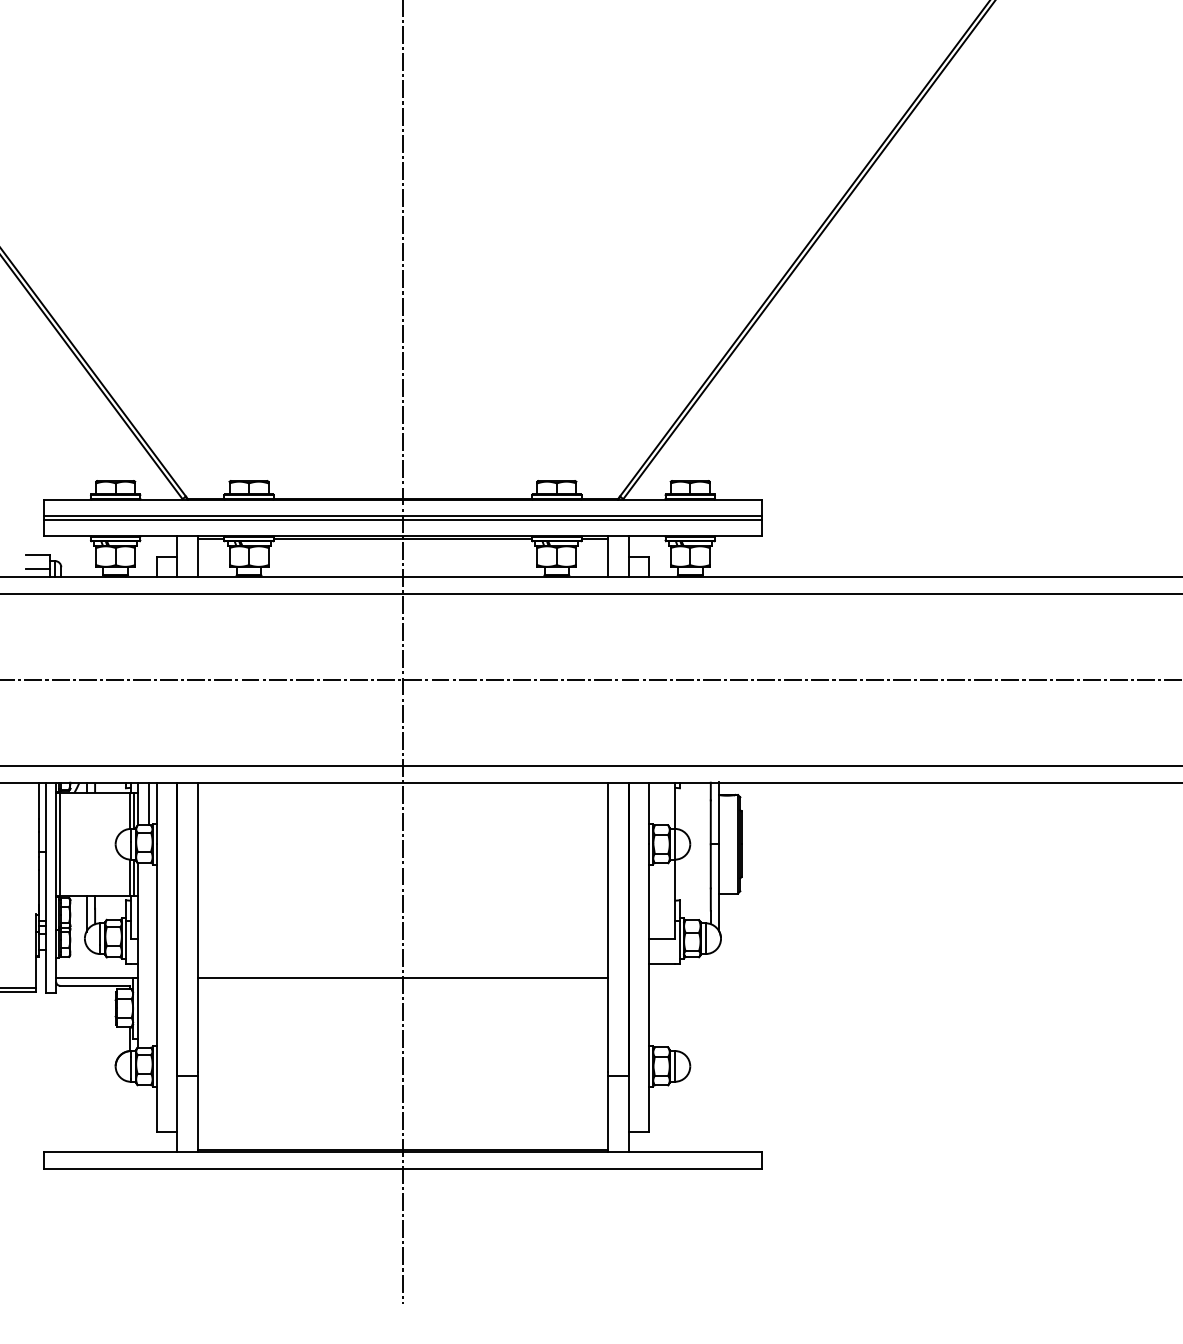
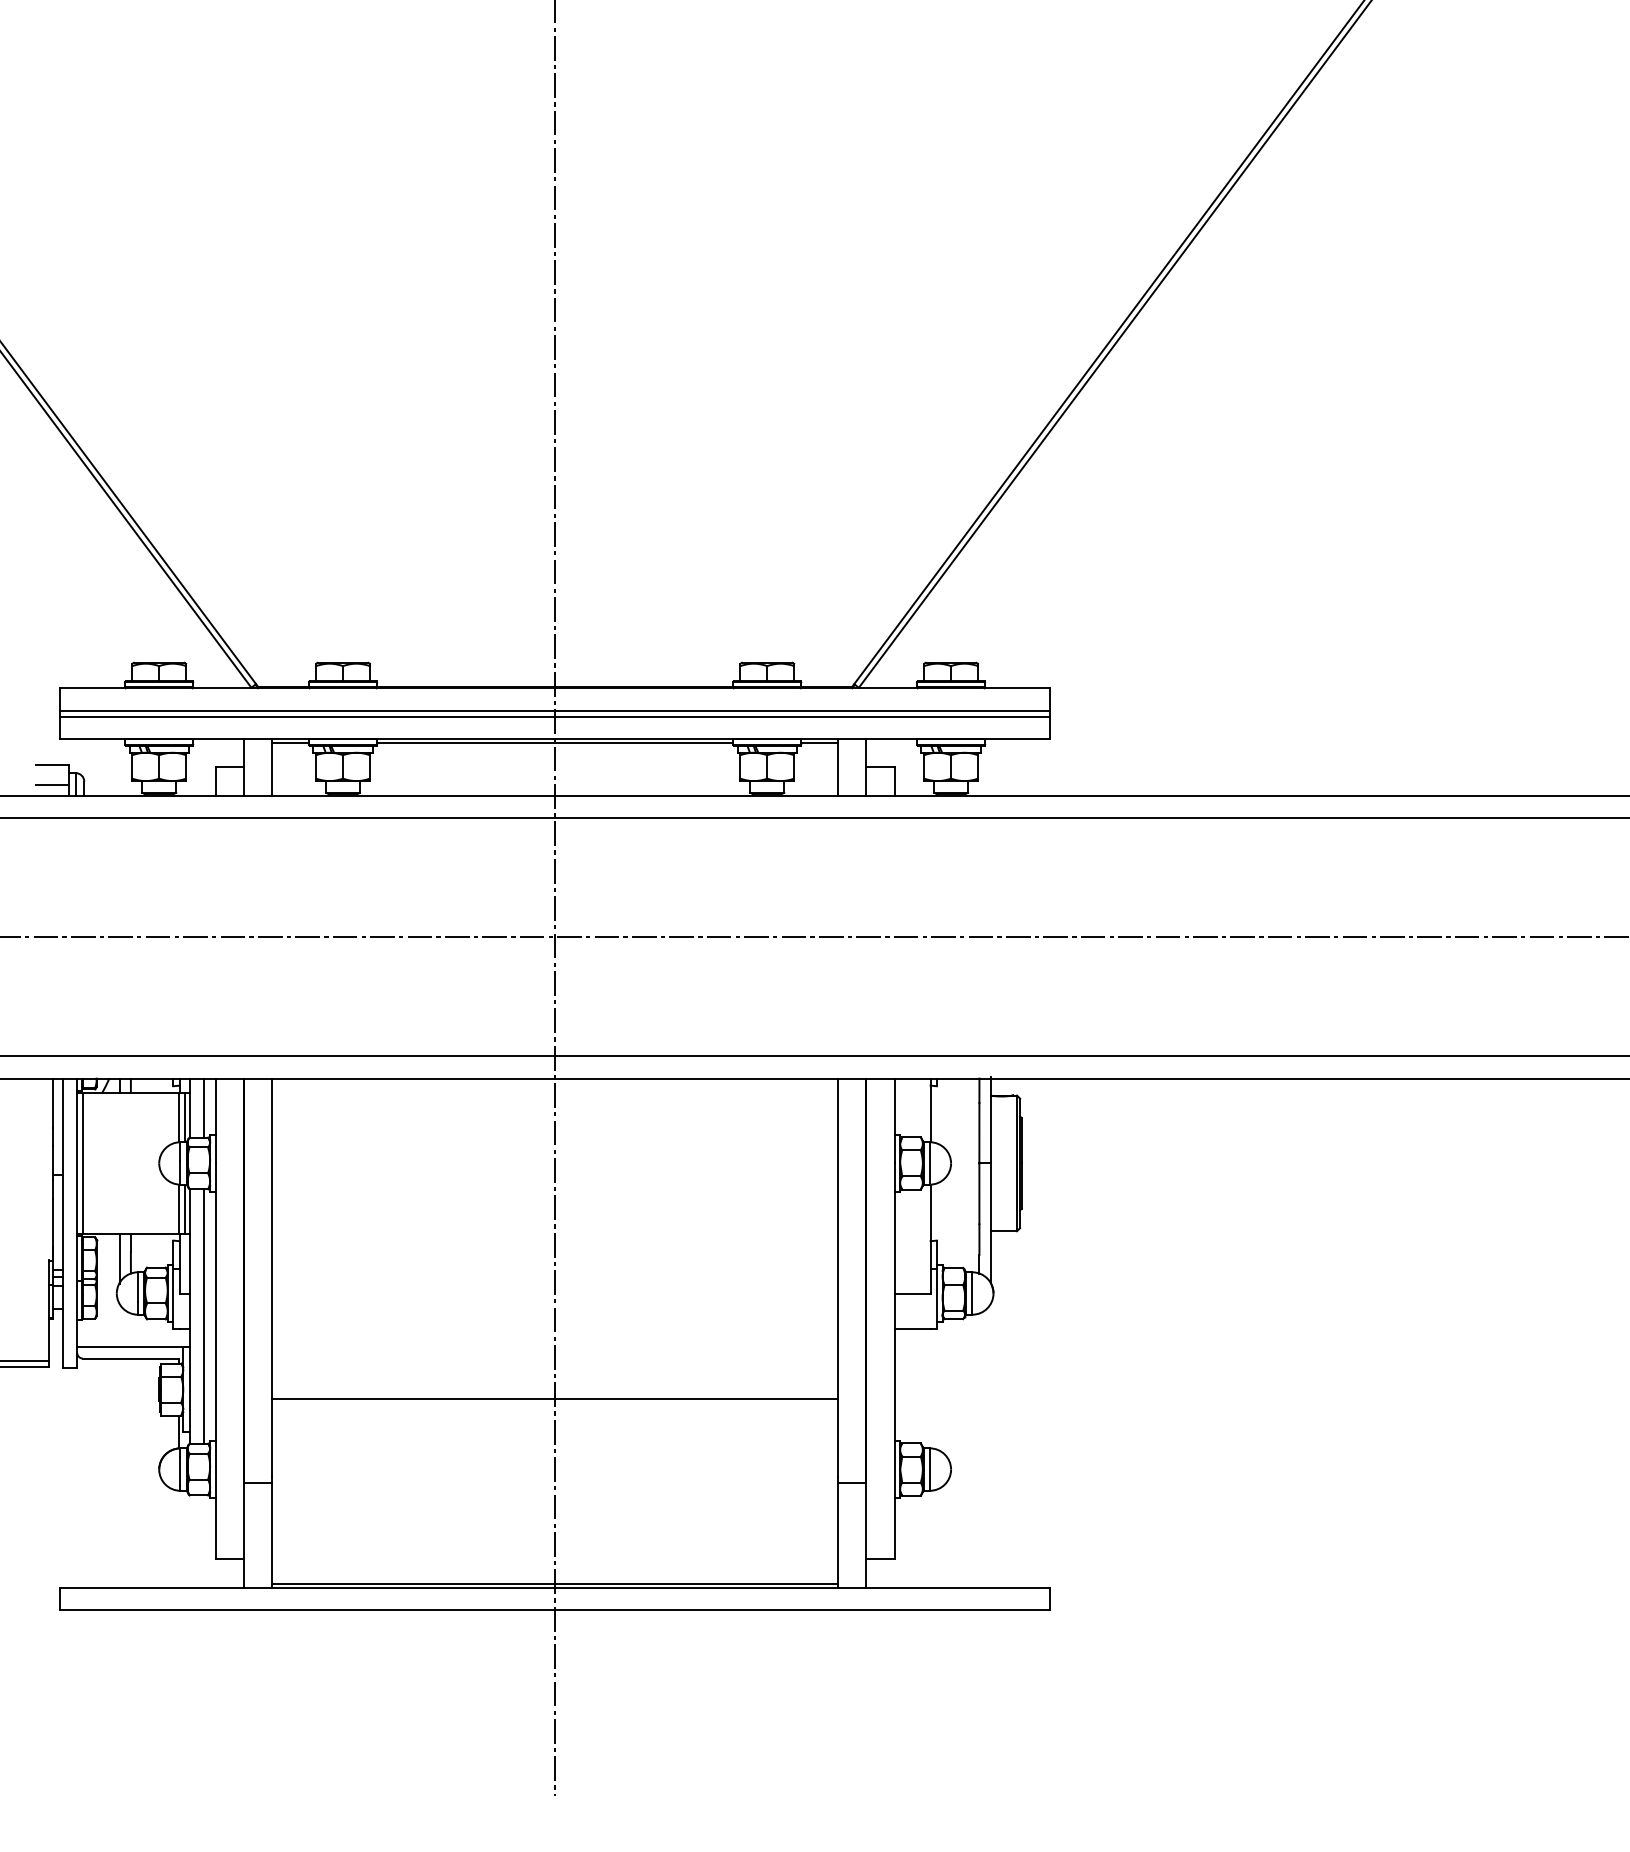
line: (148, 955) -> (204, 1316), added
line: (402, 978) -> (554, 1399), moved

